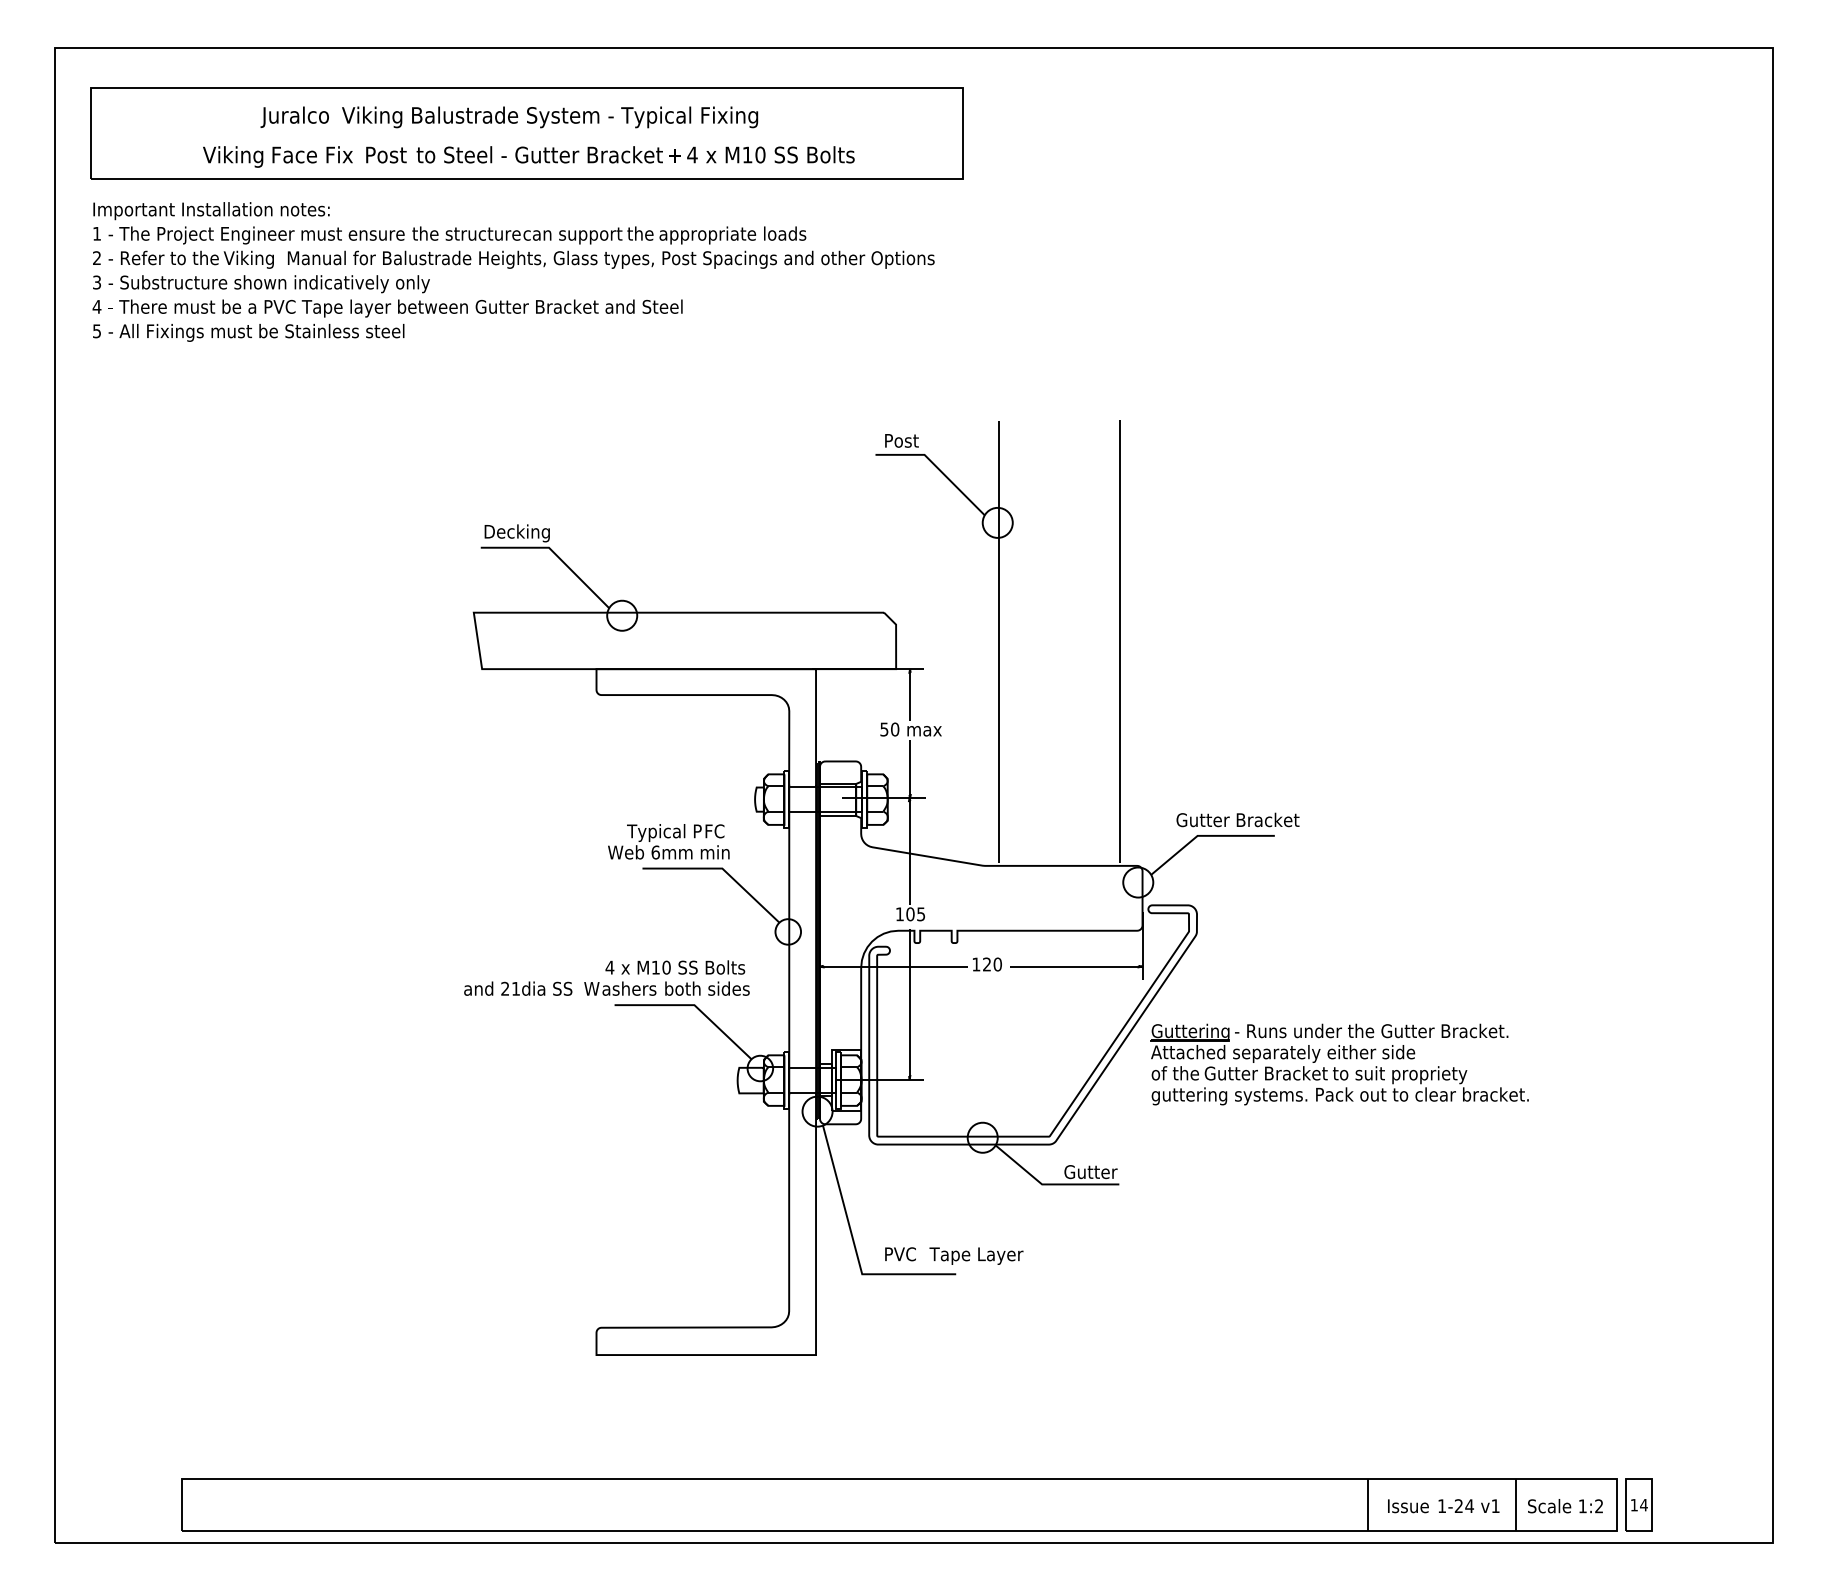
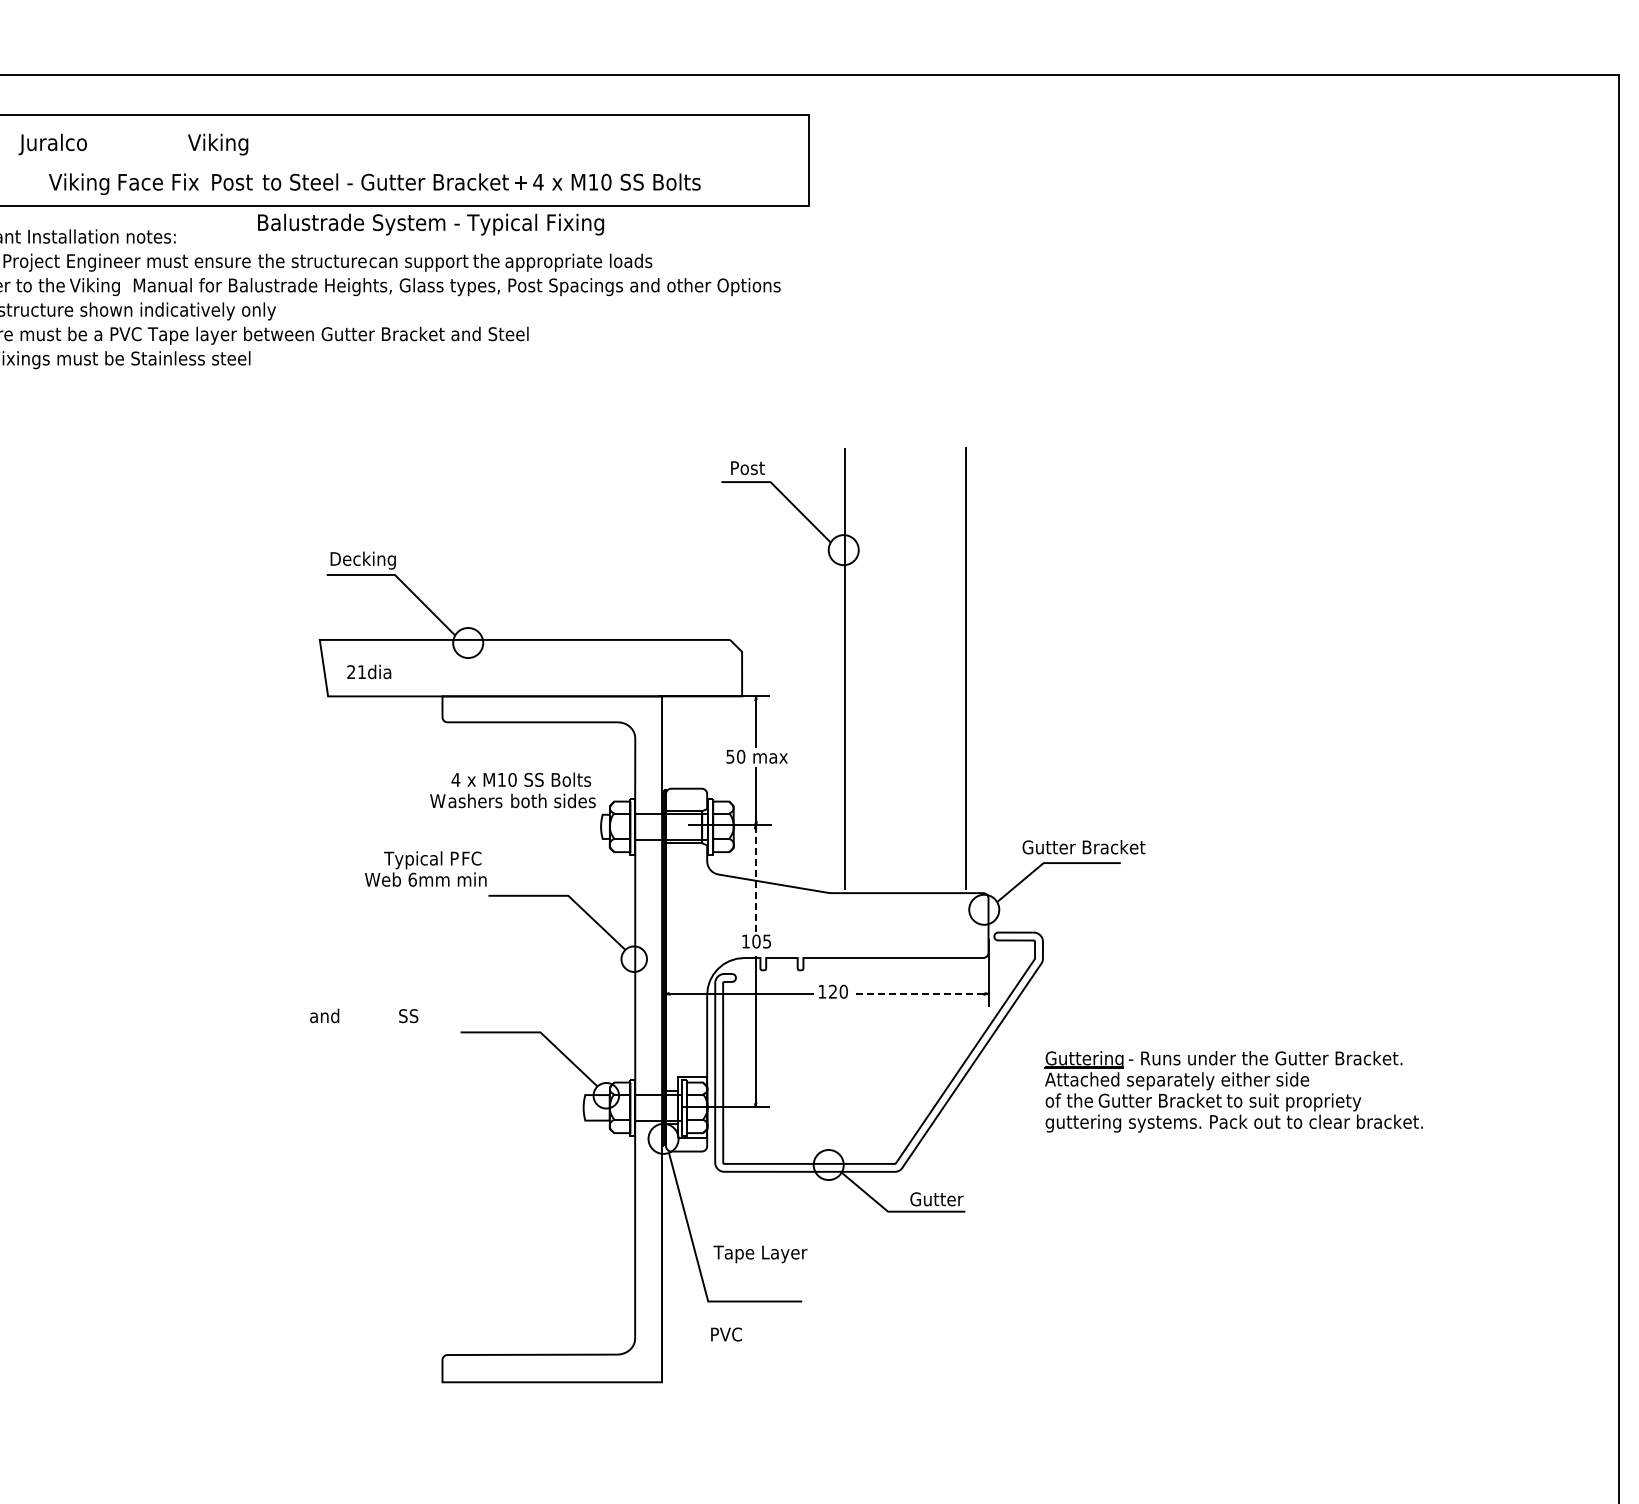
text: (294, 116) -> (52, 143), moved
text: (585, 117) -> (431, 224), moved
text: (668, 841) -> (425, 868), moved
line: (909, 851) -> (755, 878), solid -> dashed
line: (1076, 966) -> (922, 993), solid -> dashed
text: (666, 977) -> (512, 789), moved
text: (523, 988) -> (369, 671), moved
part: (1339, 1064) -> (1233, 1091), moved
text: (900, 1254) -> (726, 1334), moved
text: (976, 1255) -> (760, 1253), moved

